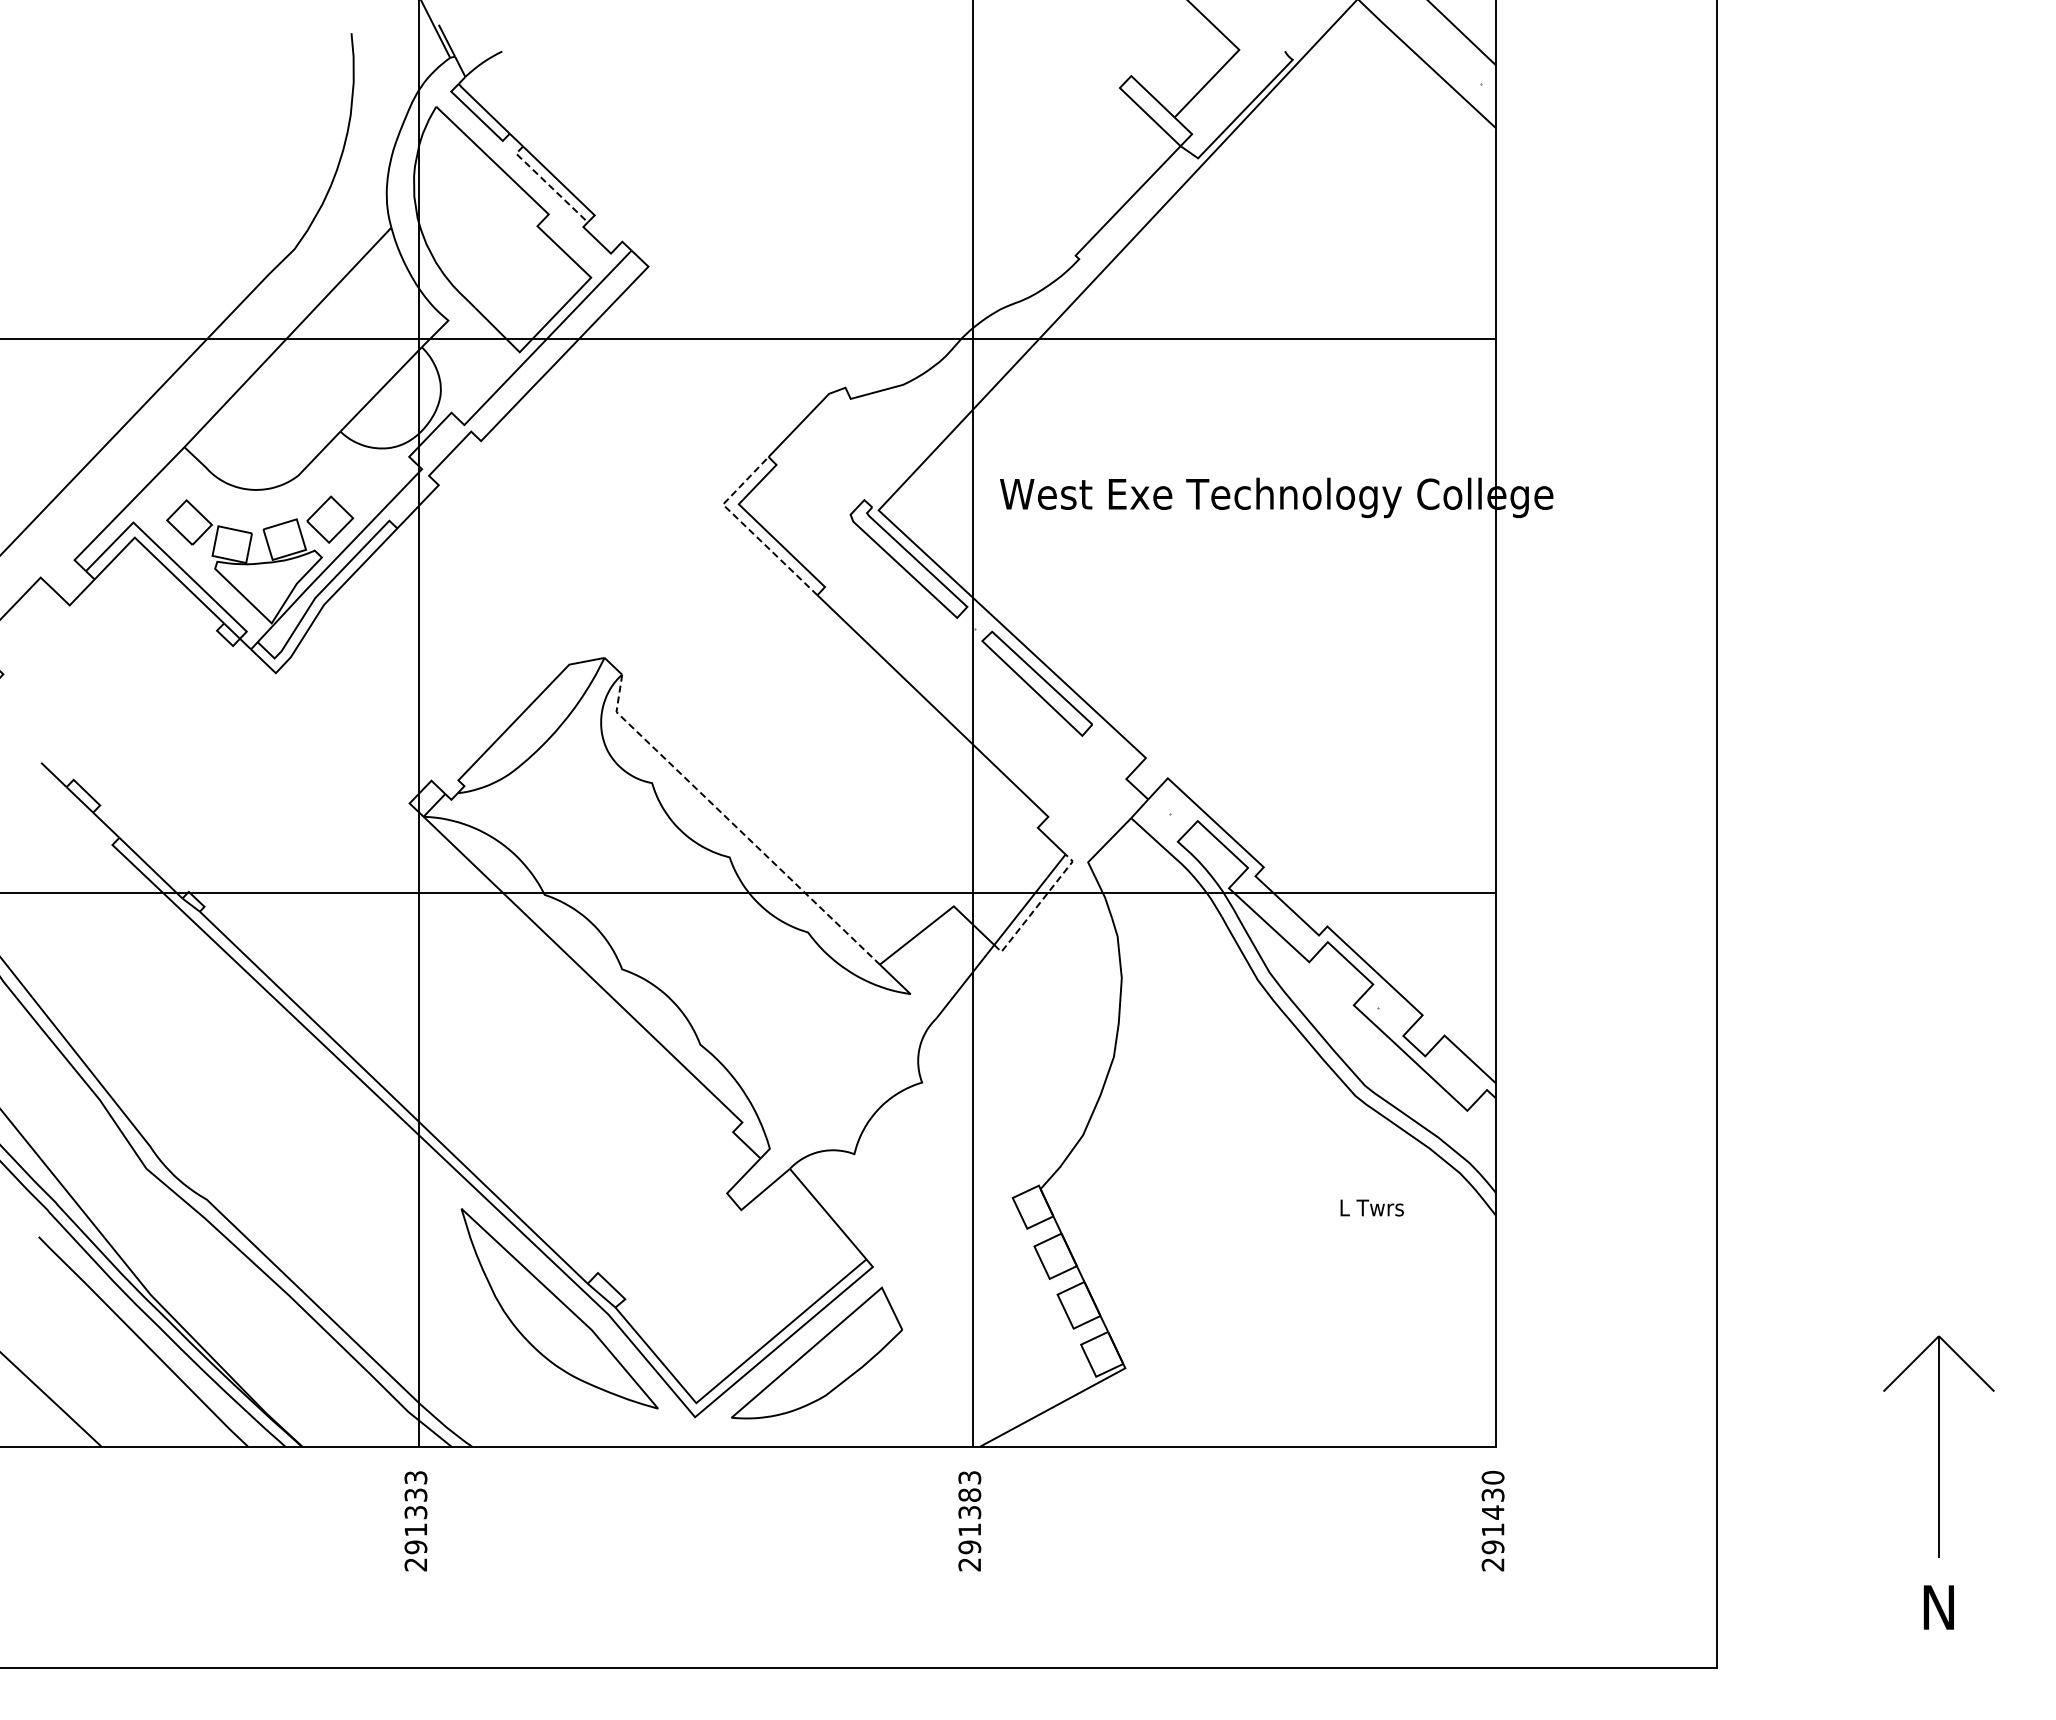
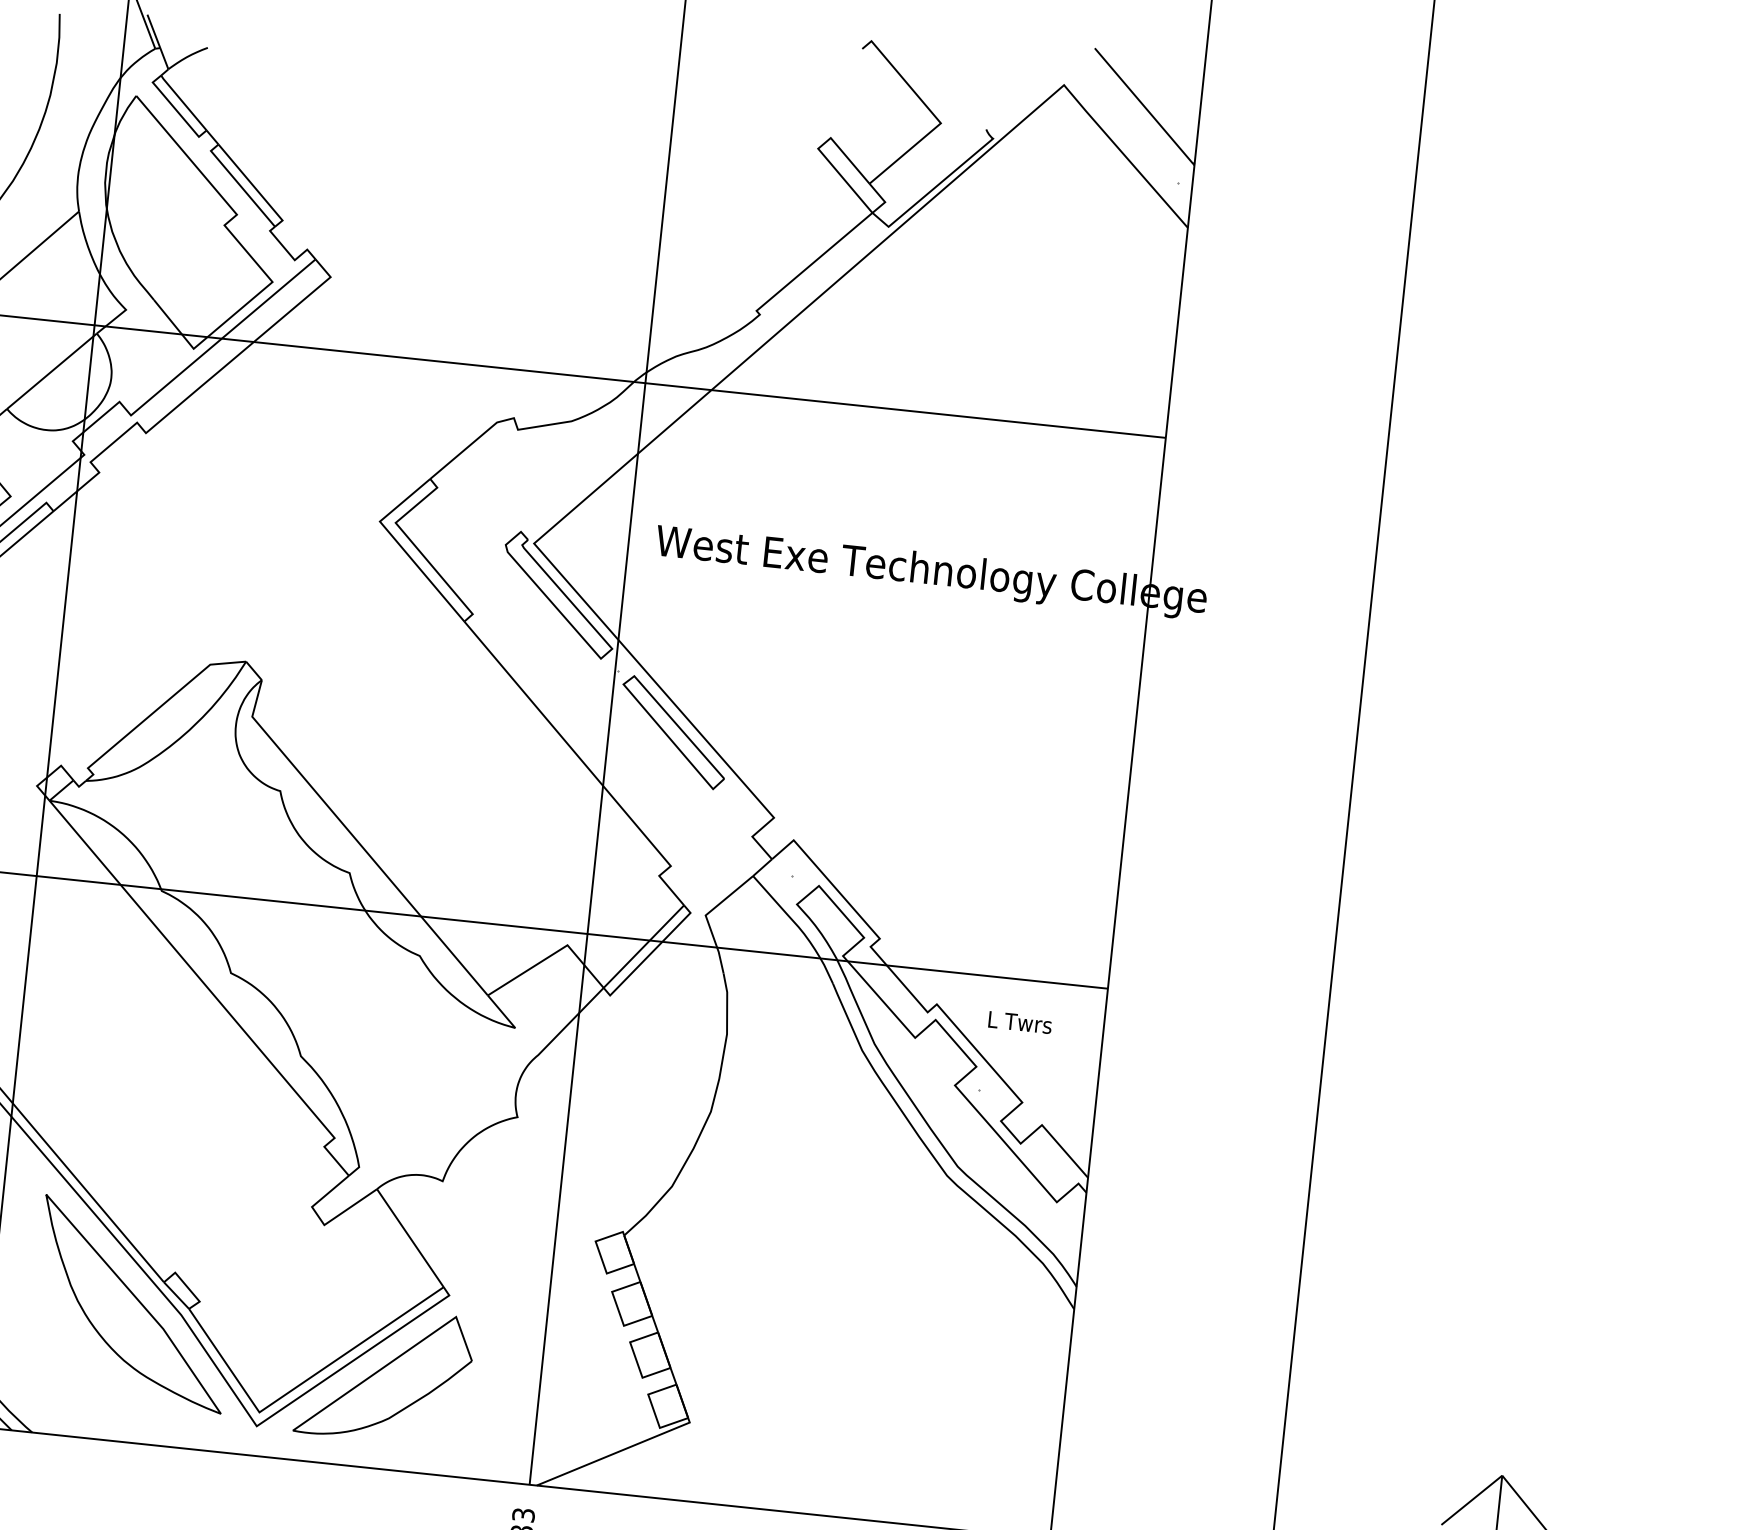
line: (548, 184) -> (239, 184), dashed -> solid
line: (746, 526) -> (401, 545), dashed -> solid
line: (734, 824) -> (357, 840), dashed -> solid
line: (1037, 906) -> (650, 954), dashed -> solid
text: (1371, 1207) -> (1019, 1022), moved

